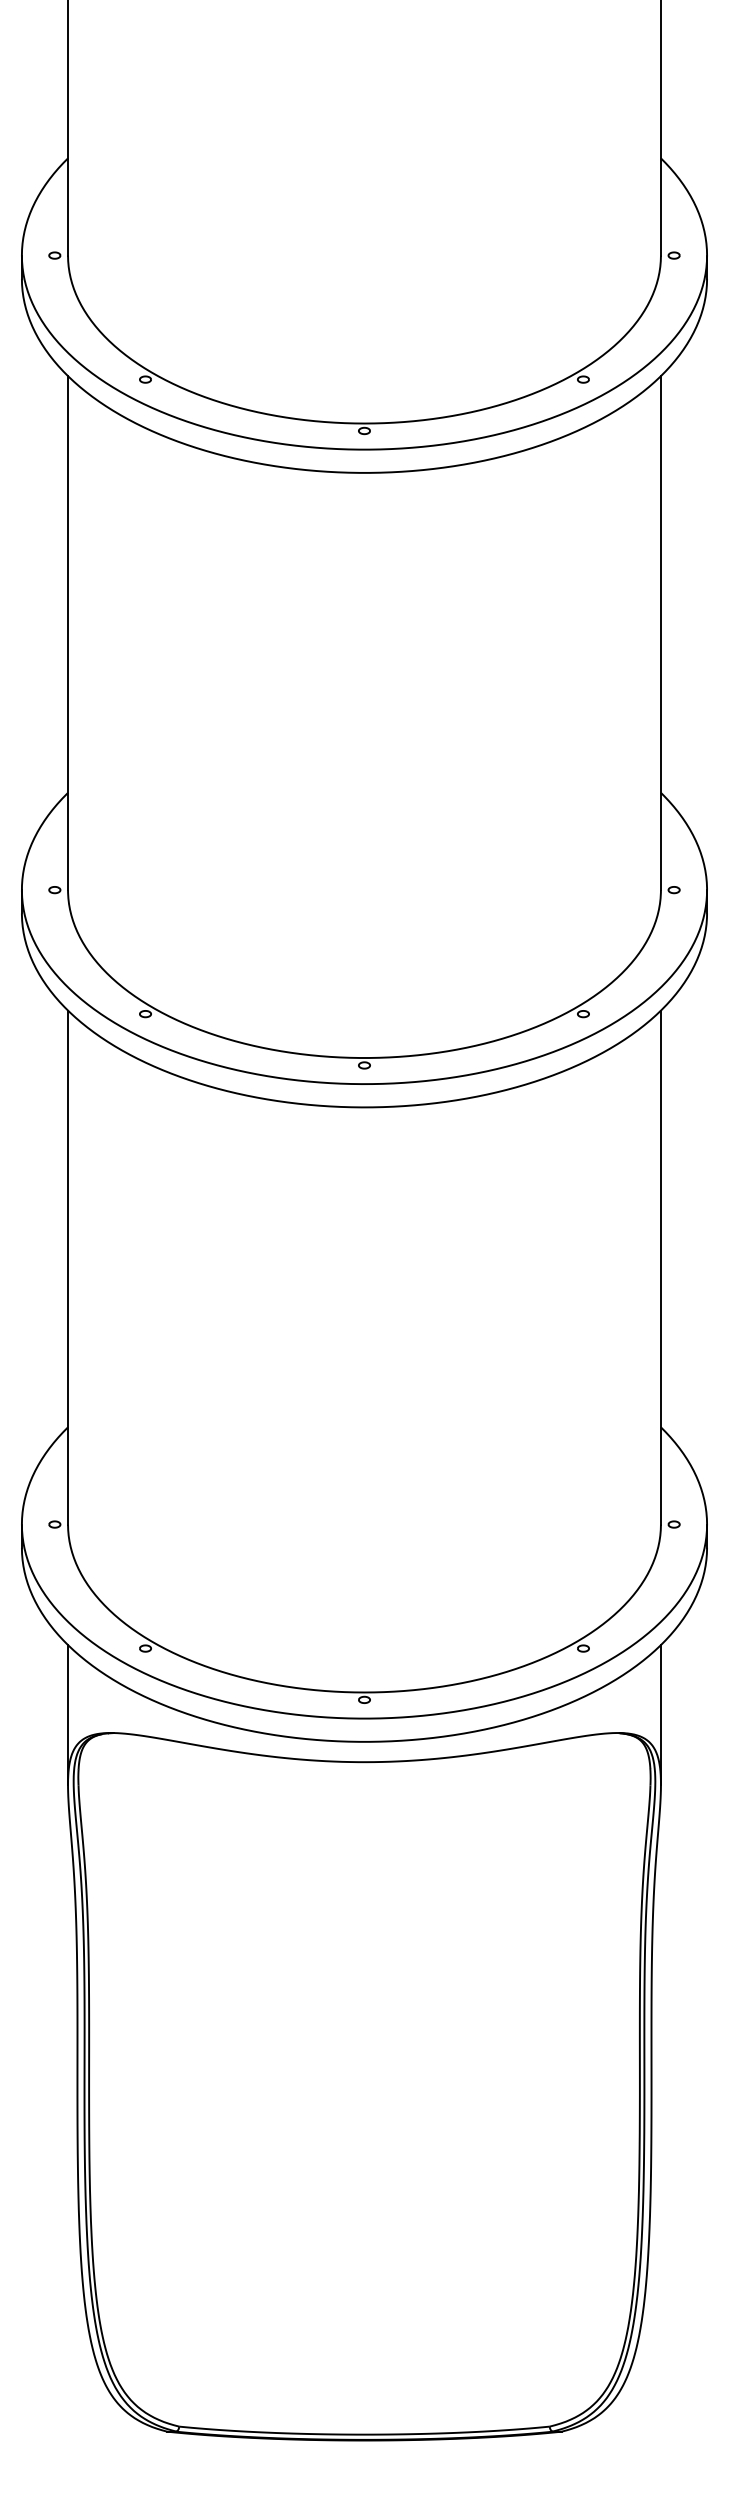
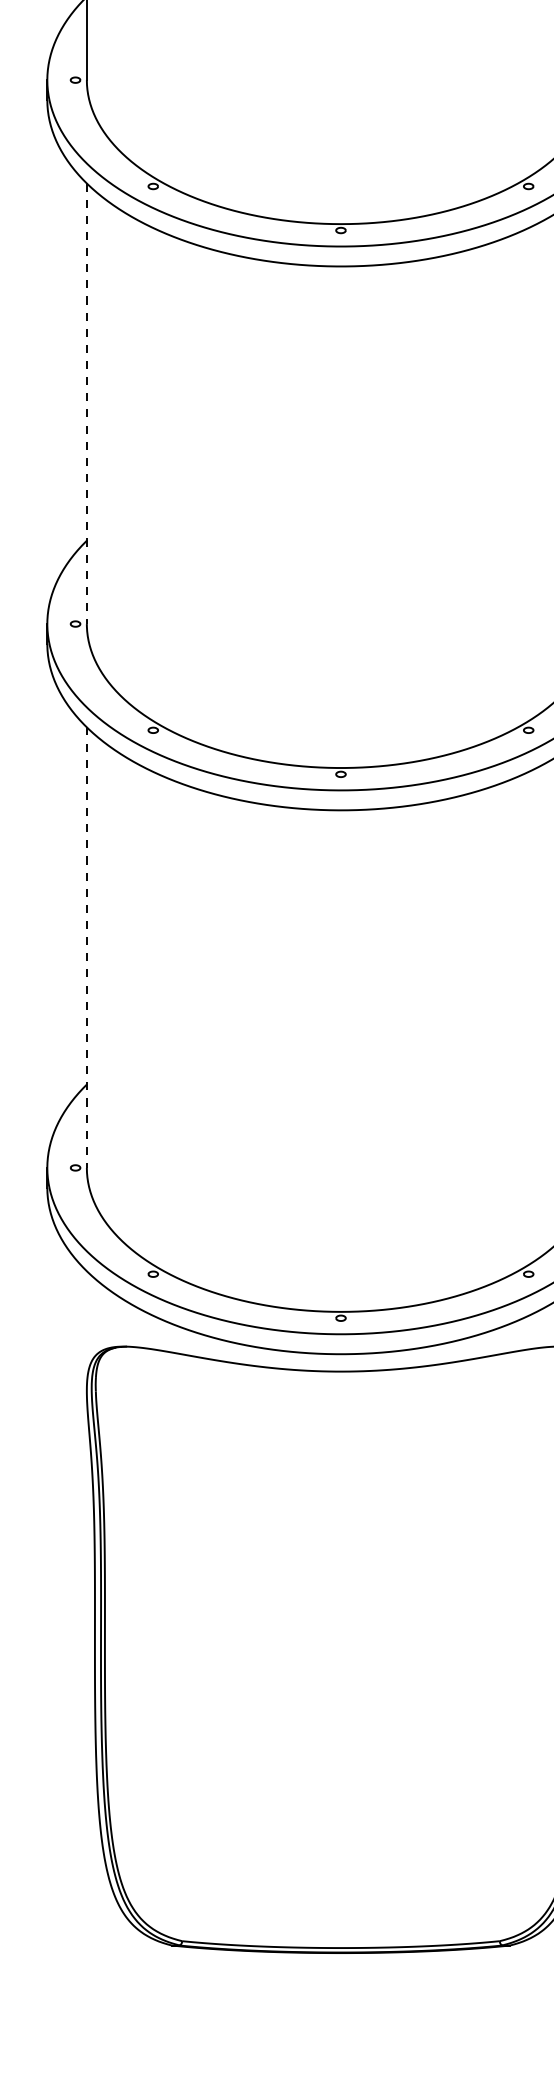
line: (68, 633) -> (87, 404), solid -> dashed
line: (68, 1267) -> (87, 947), solid -> dashed
line: (68, 1714) -> (87, 1330), removed

